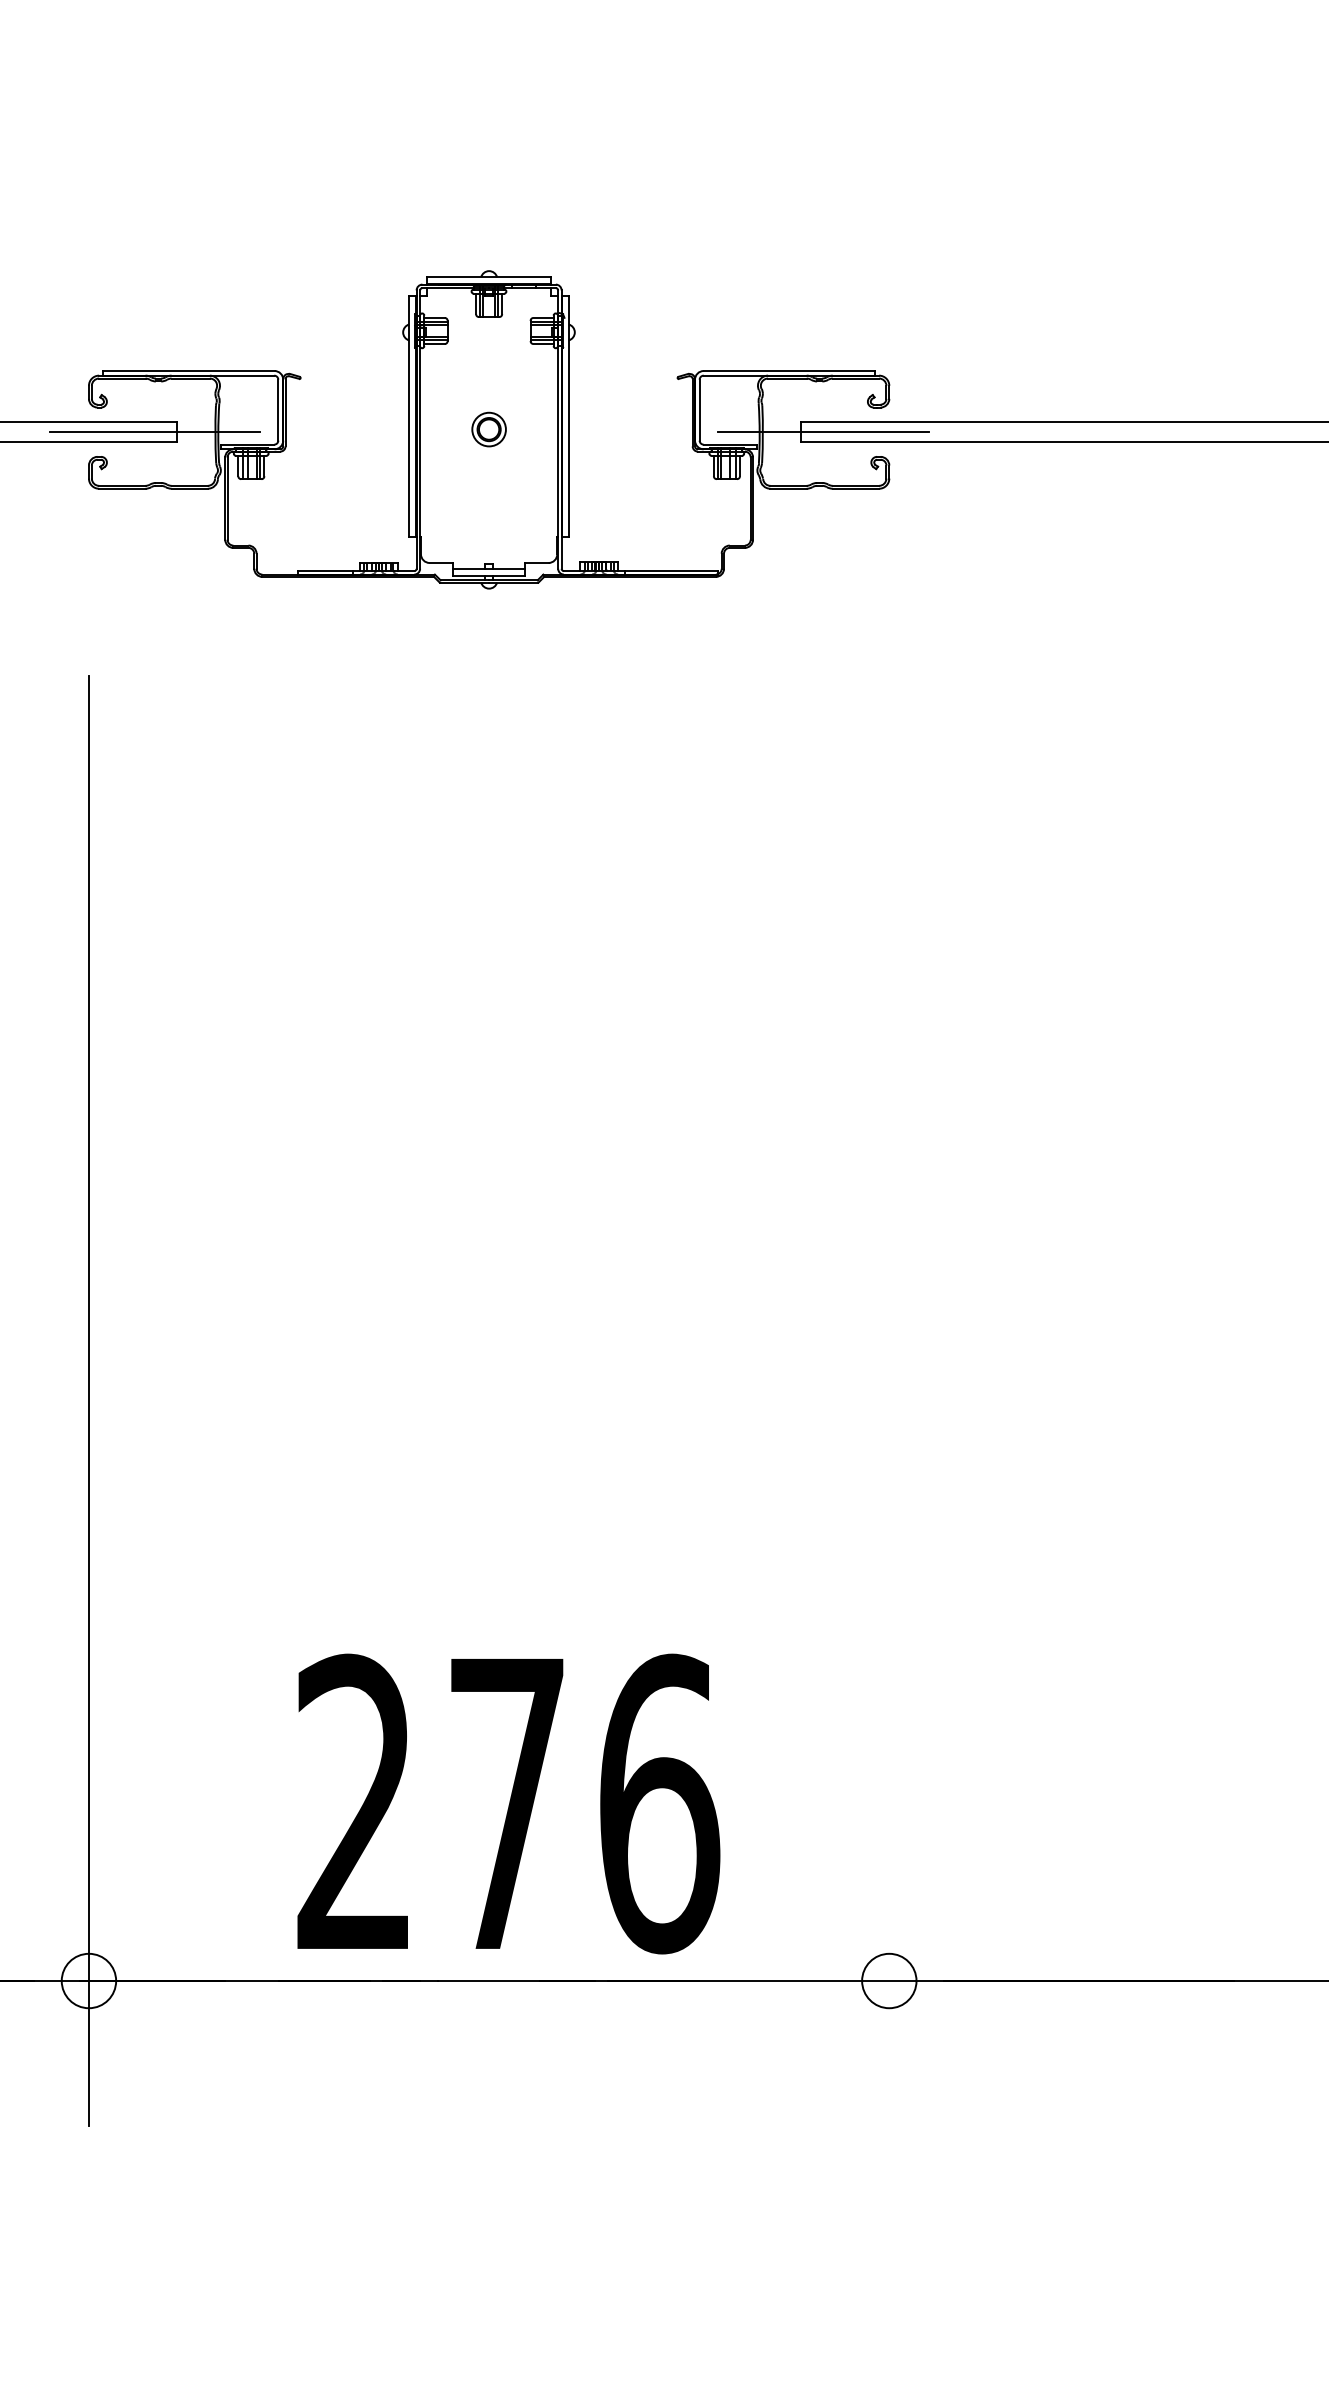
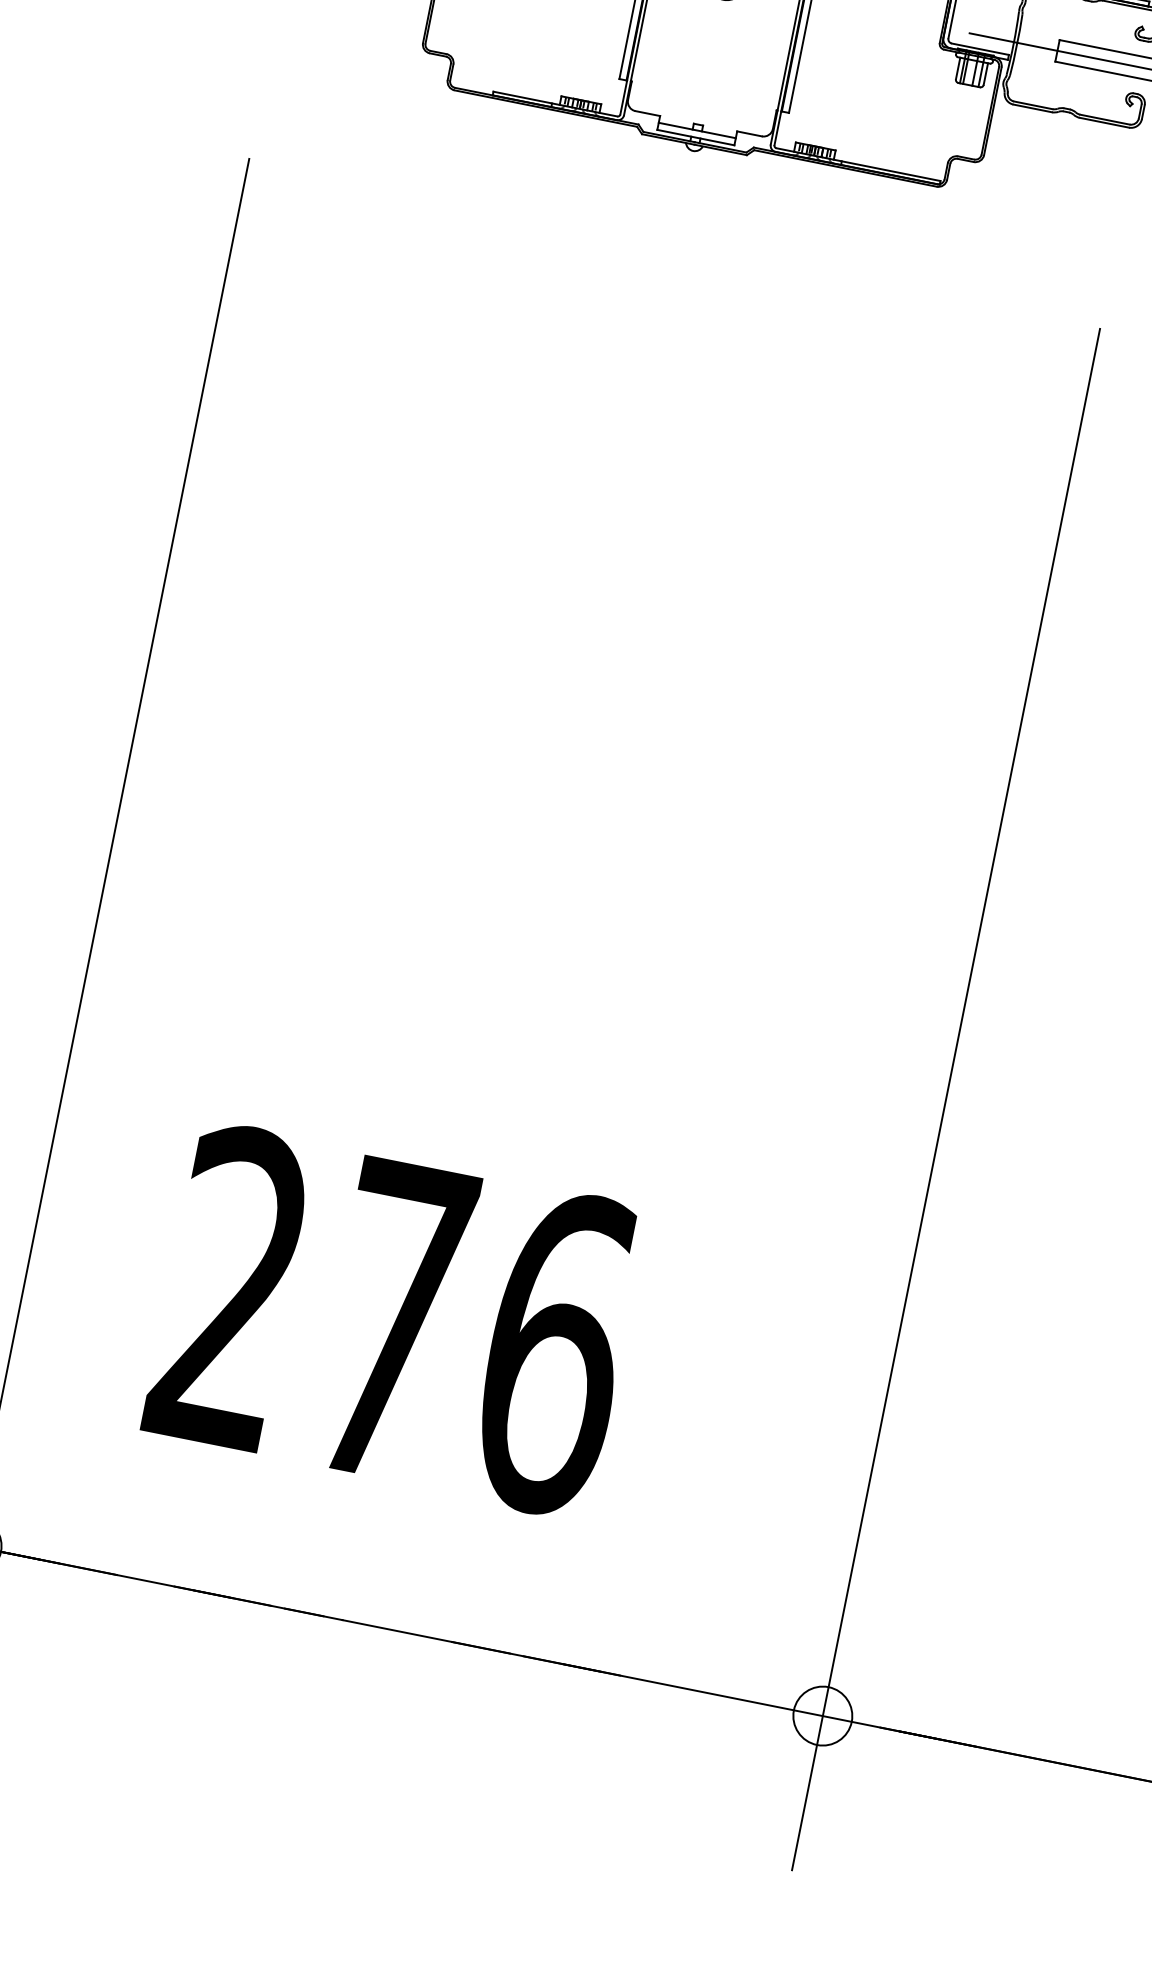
line: (889, 1401) -> (946, 1100), added
text: (508, 1803) -> (394, 1320), moved

